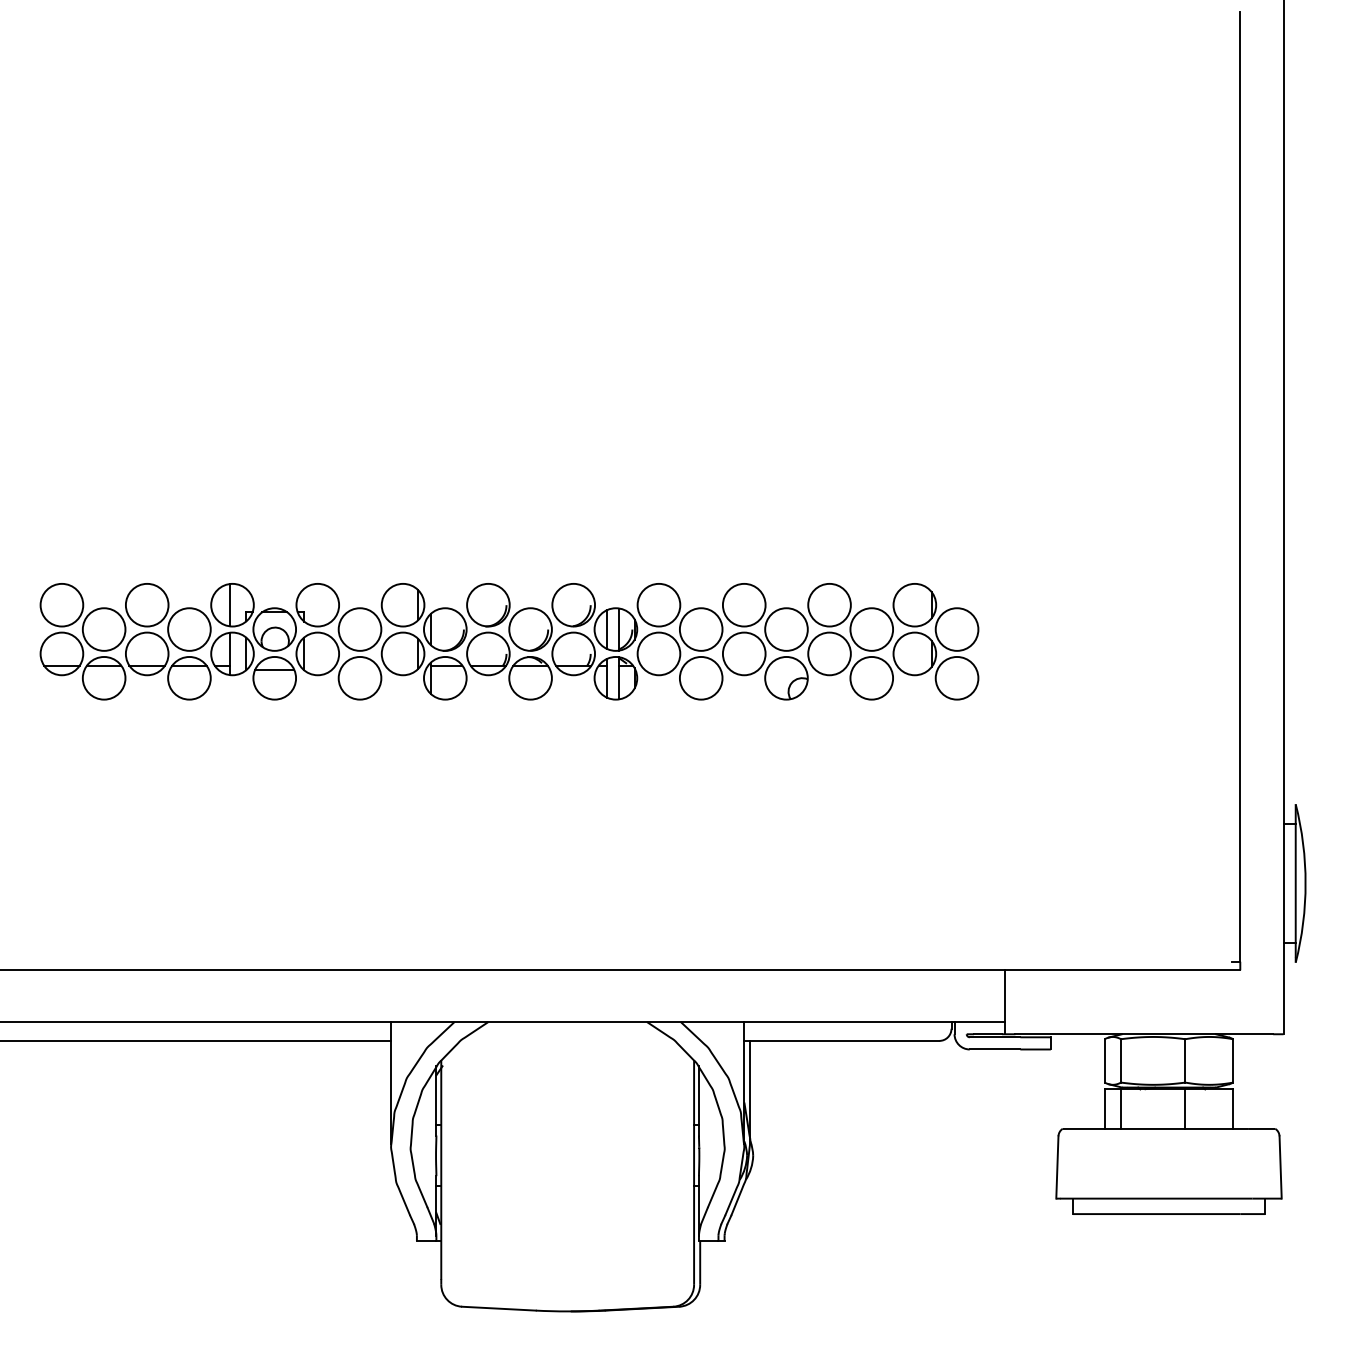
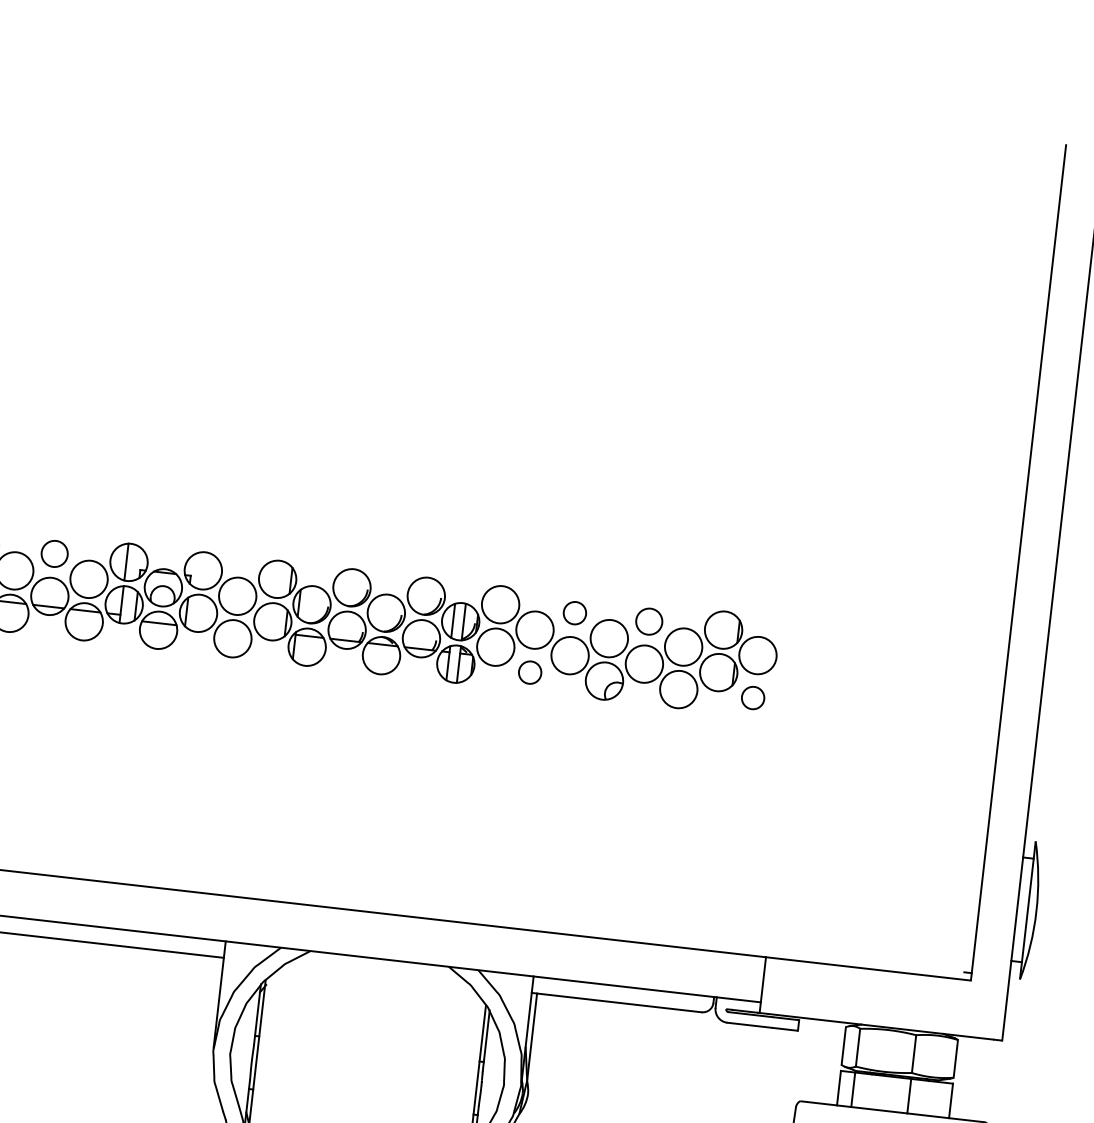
circle: (146, 604) -> (54, 553), size x0.7
circle: (743, 604) -> (574, 612), size x0.6
circle: (829, 604) -> (649, 621), size x0.7
circle: (700, 677) -> (529, 671), size x0.6
circle: (956, 677) -> (752, 697), size x0.6

